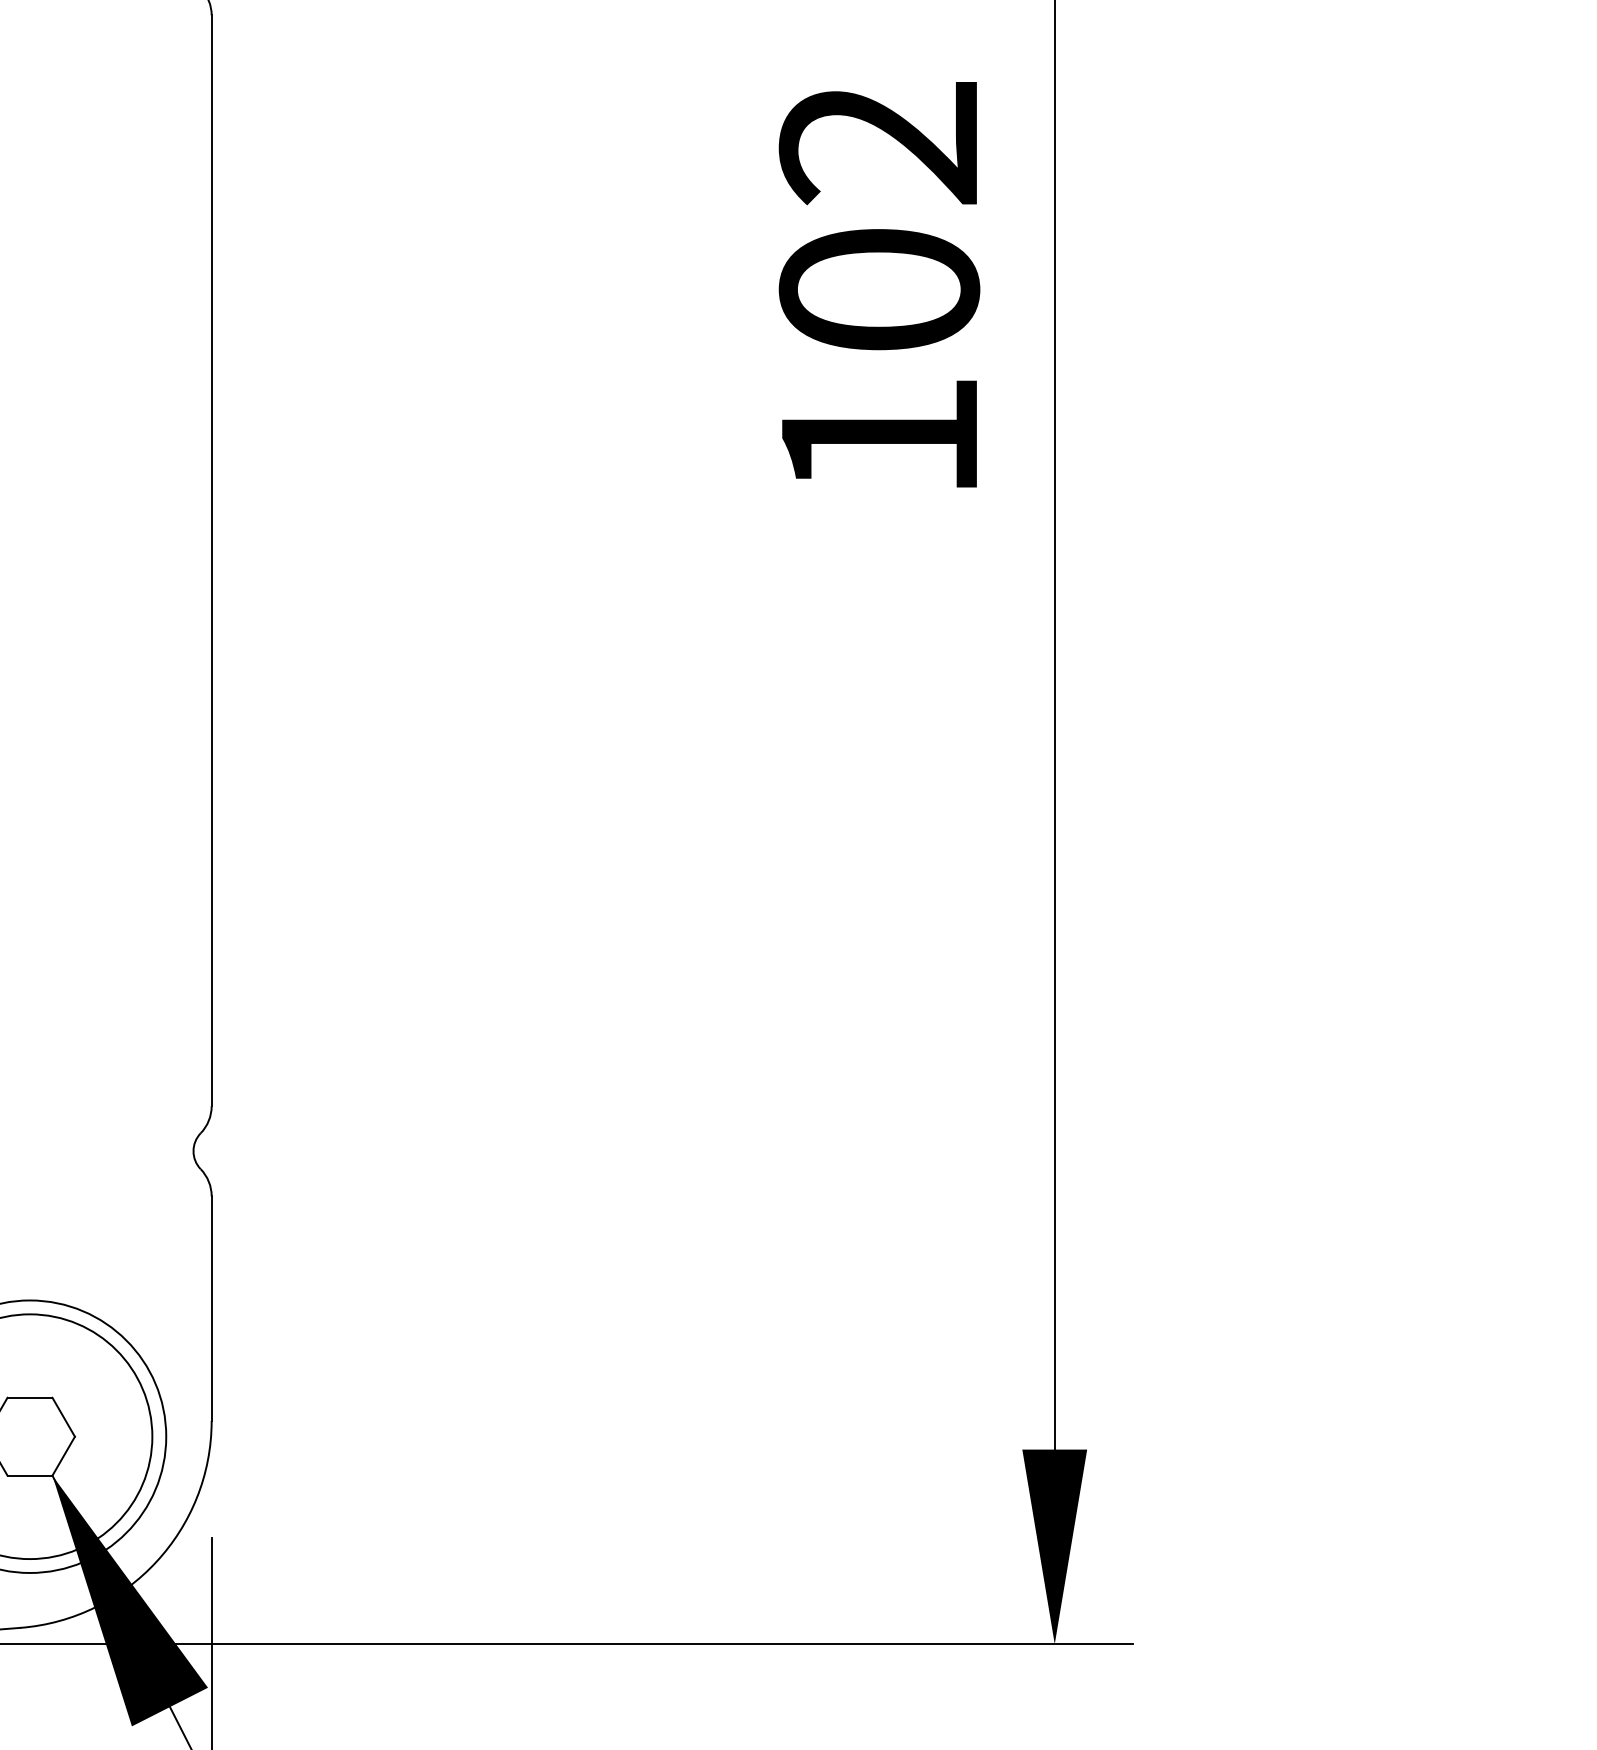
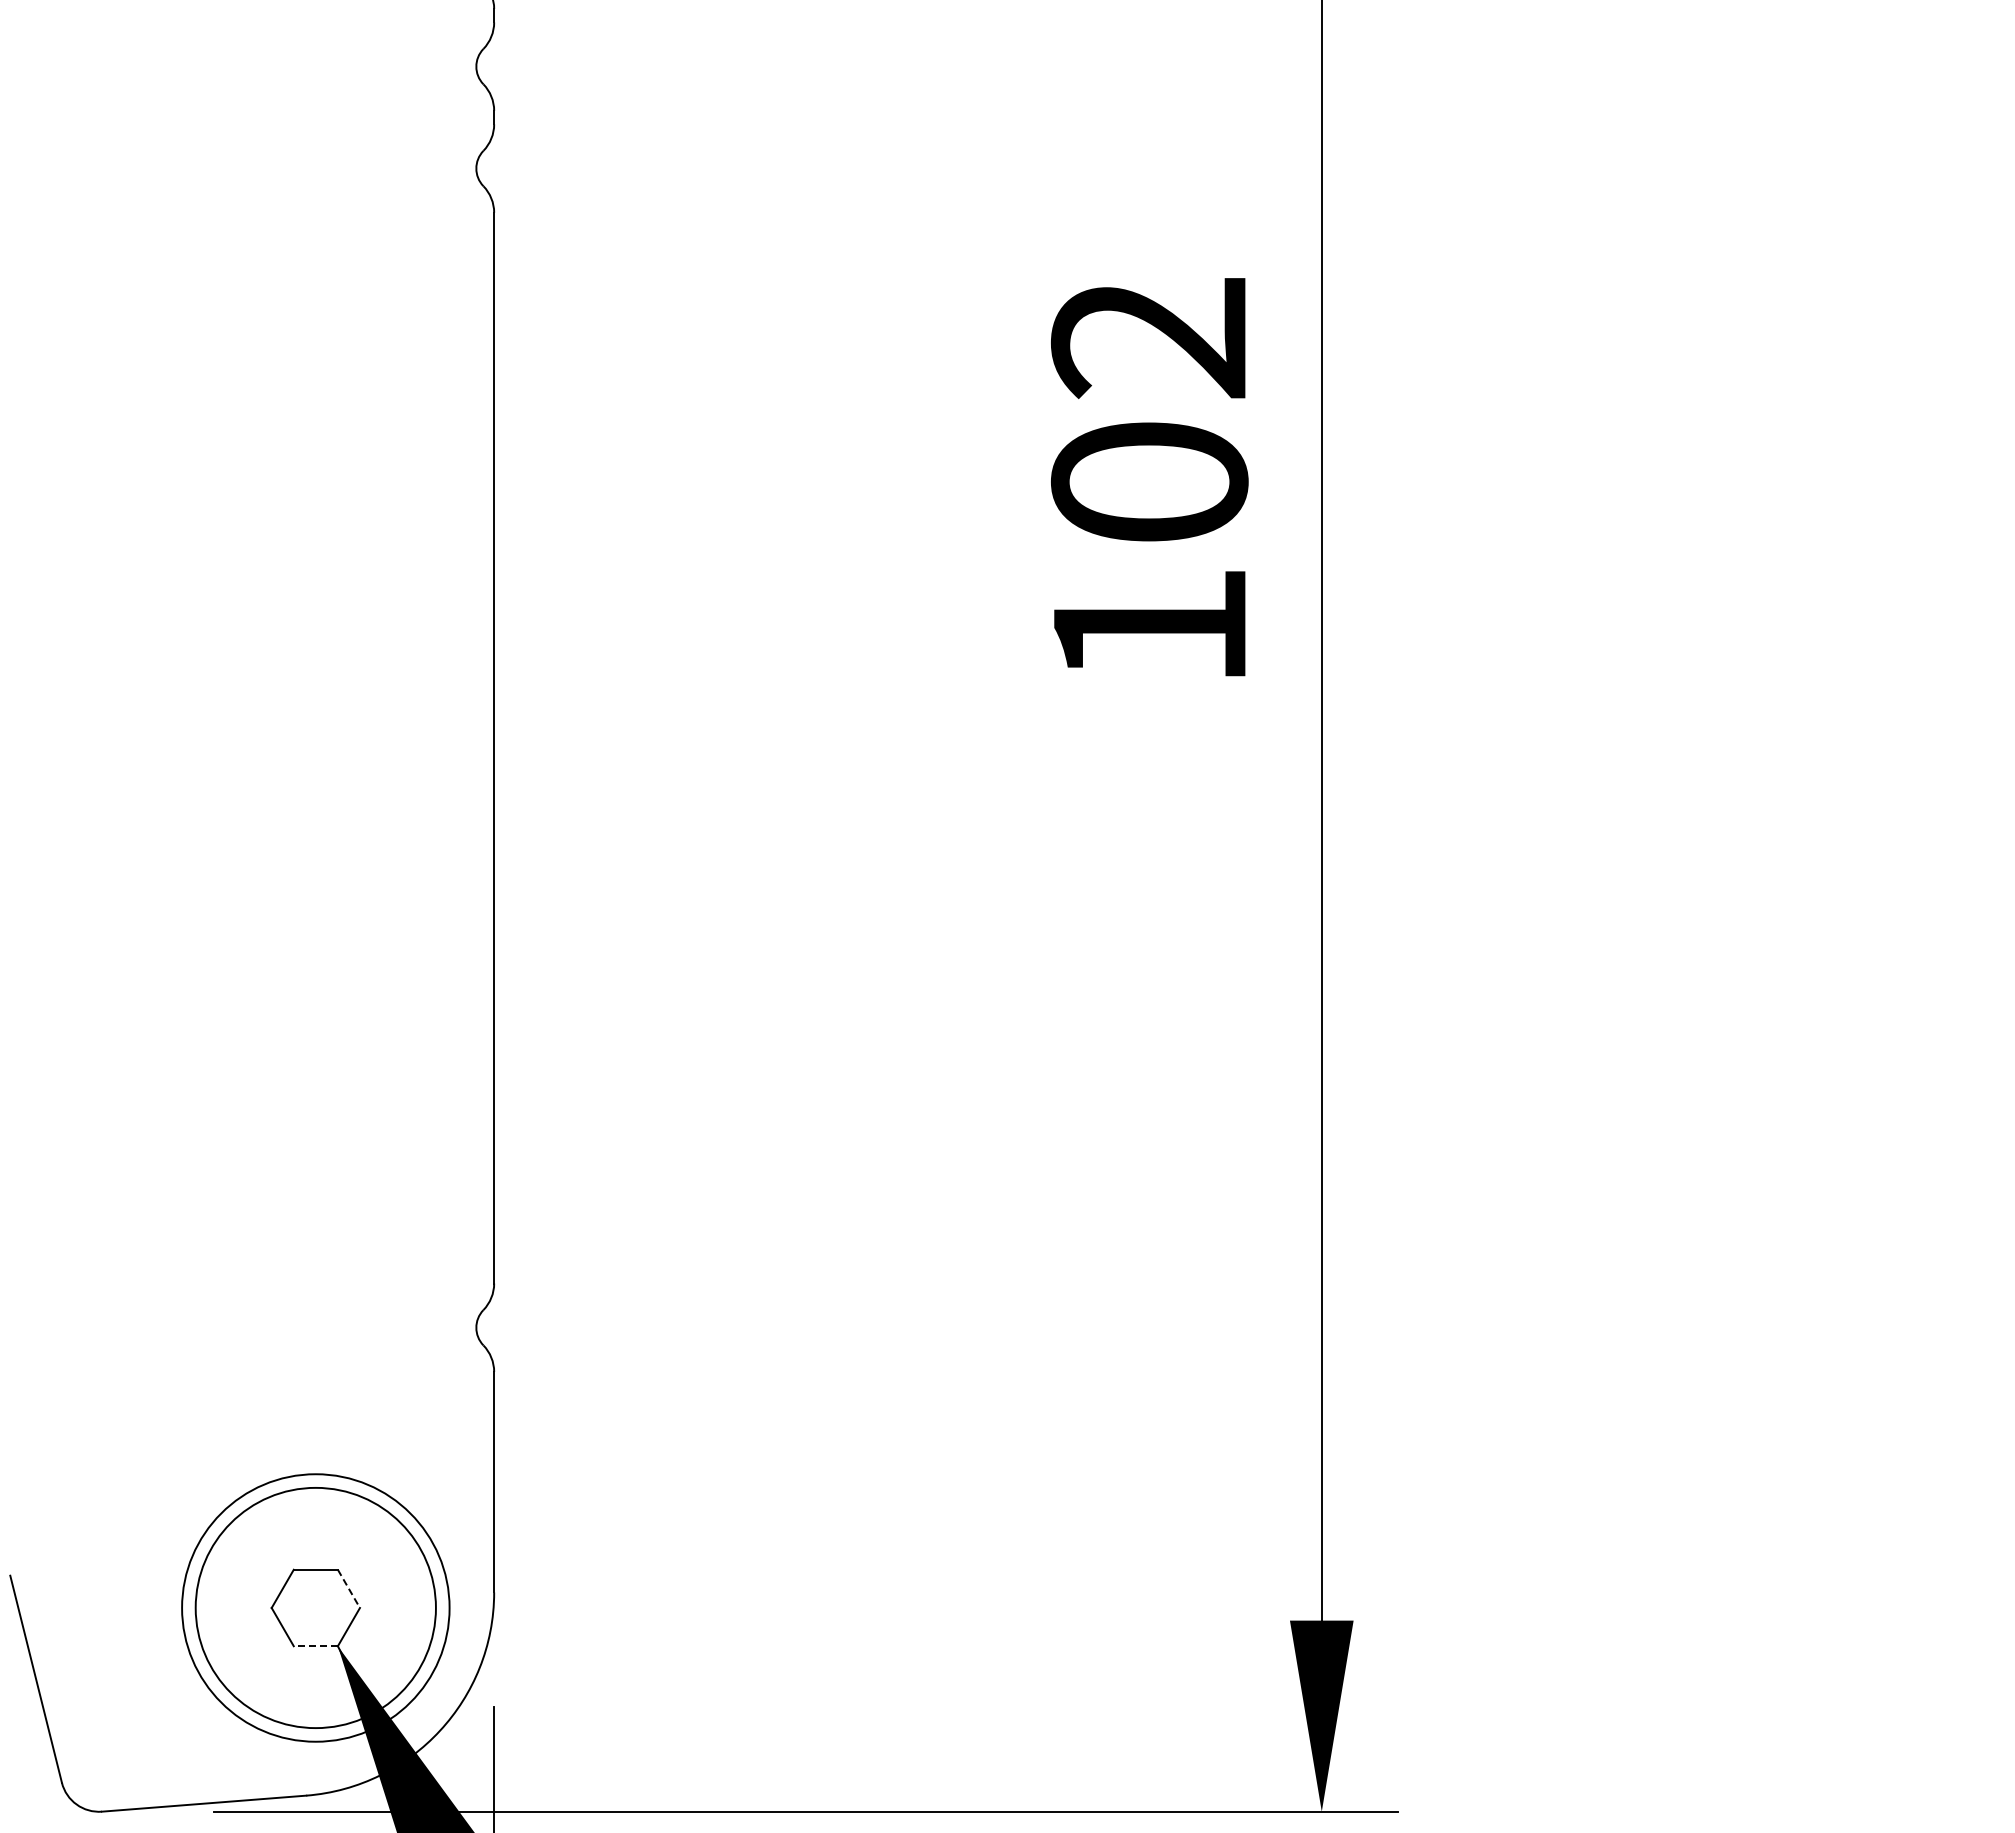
line: (64, 1417) -> (349, 1589), solid -> dashed
line: (29, 1475) -> (315, 1646), solid -> dashed

